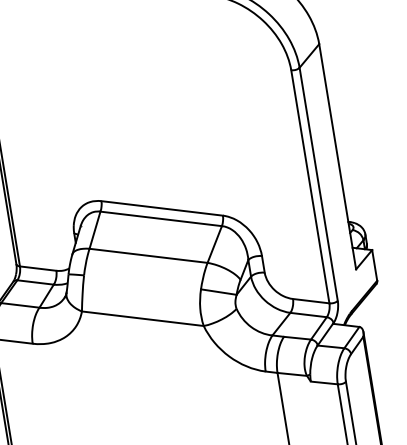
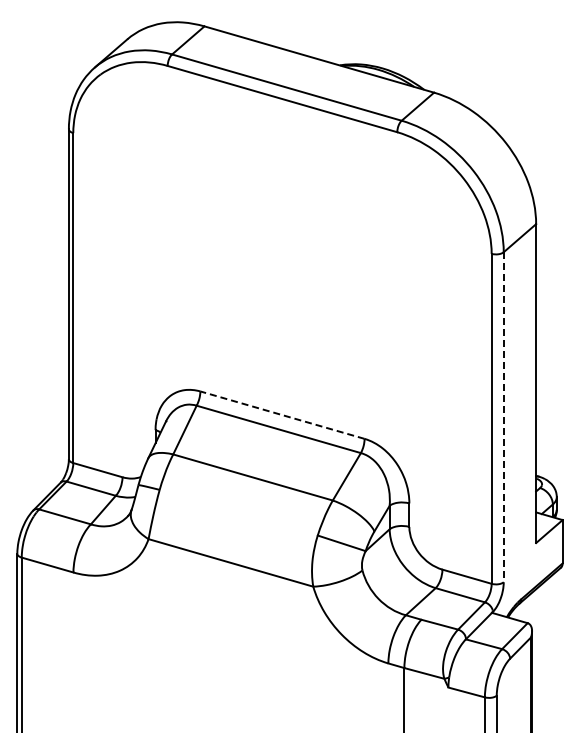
line: (318, 184) -> (503, 417), solid -> dashed
line: (162, 208) -> (282, 415), solid -> dashed

